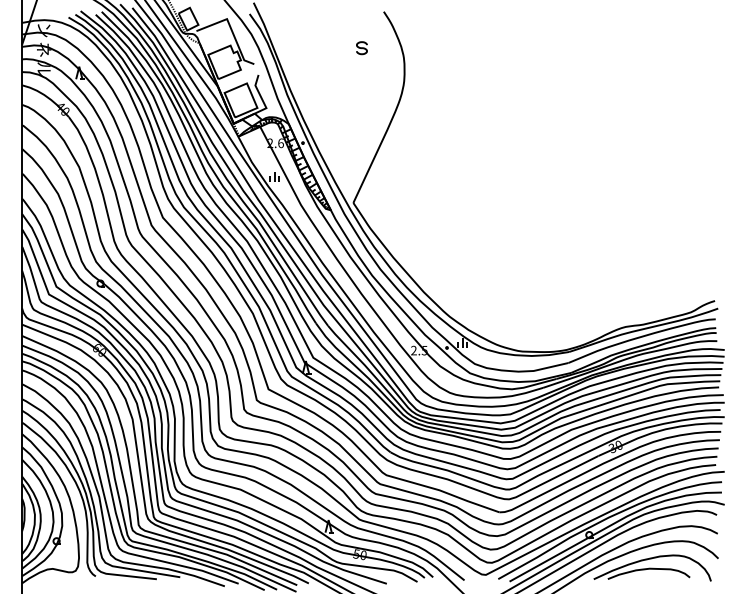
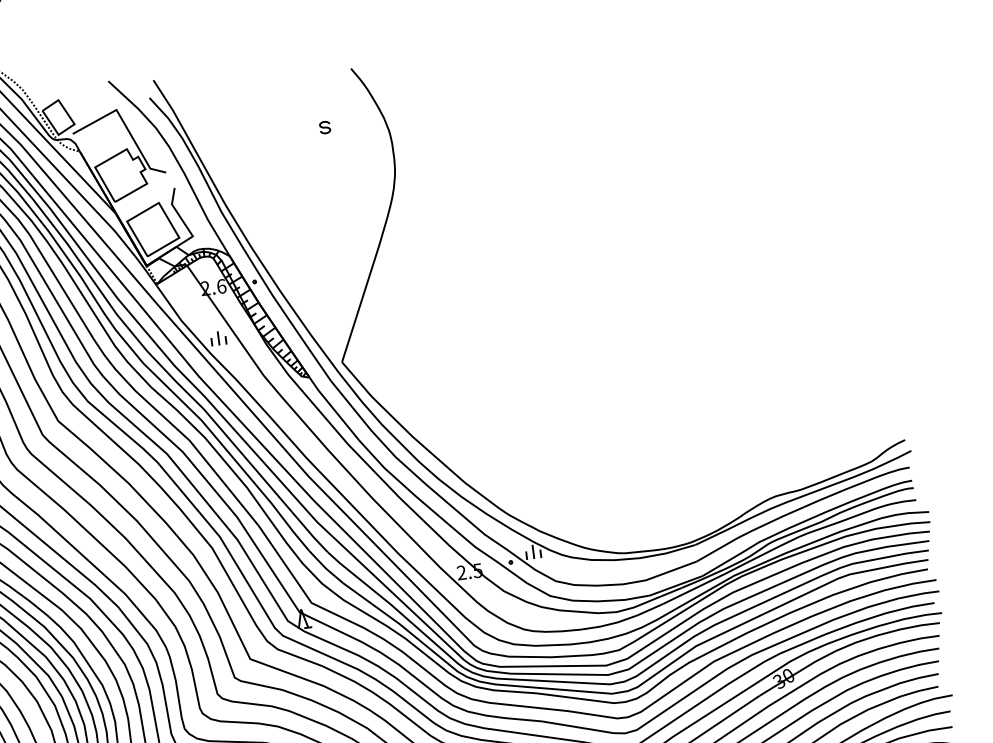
part: (361, 47) -> (324, 126), size x0.62

